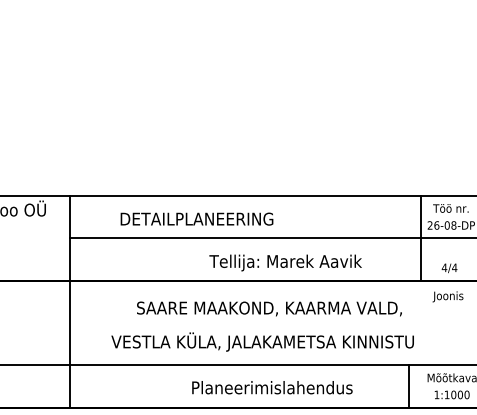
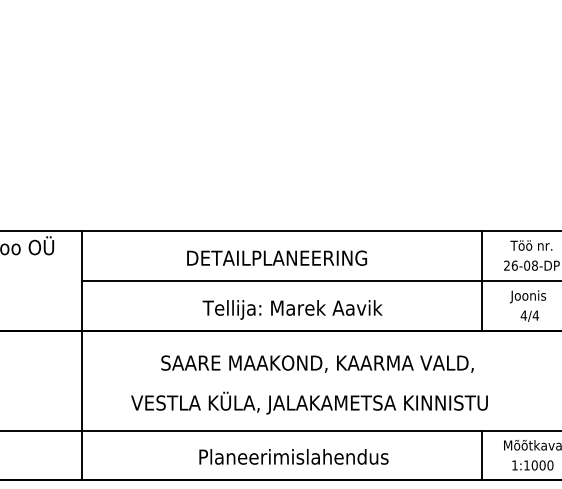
text: (196, 218) -> (276, 257), moved
line: (421, 238) -> (481, 280), moved
text: (285, 262) -> (292, 309), moved
text: (447, 296) -> (527, 296), moved
text: (272, 387) -> (293, 456), moved

